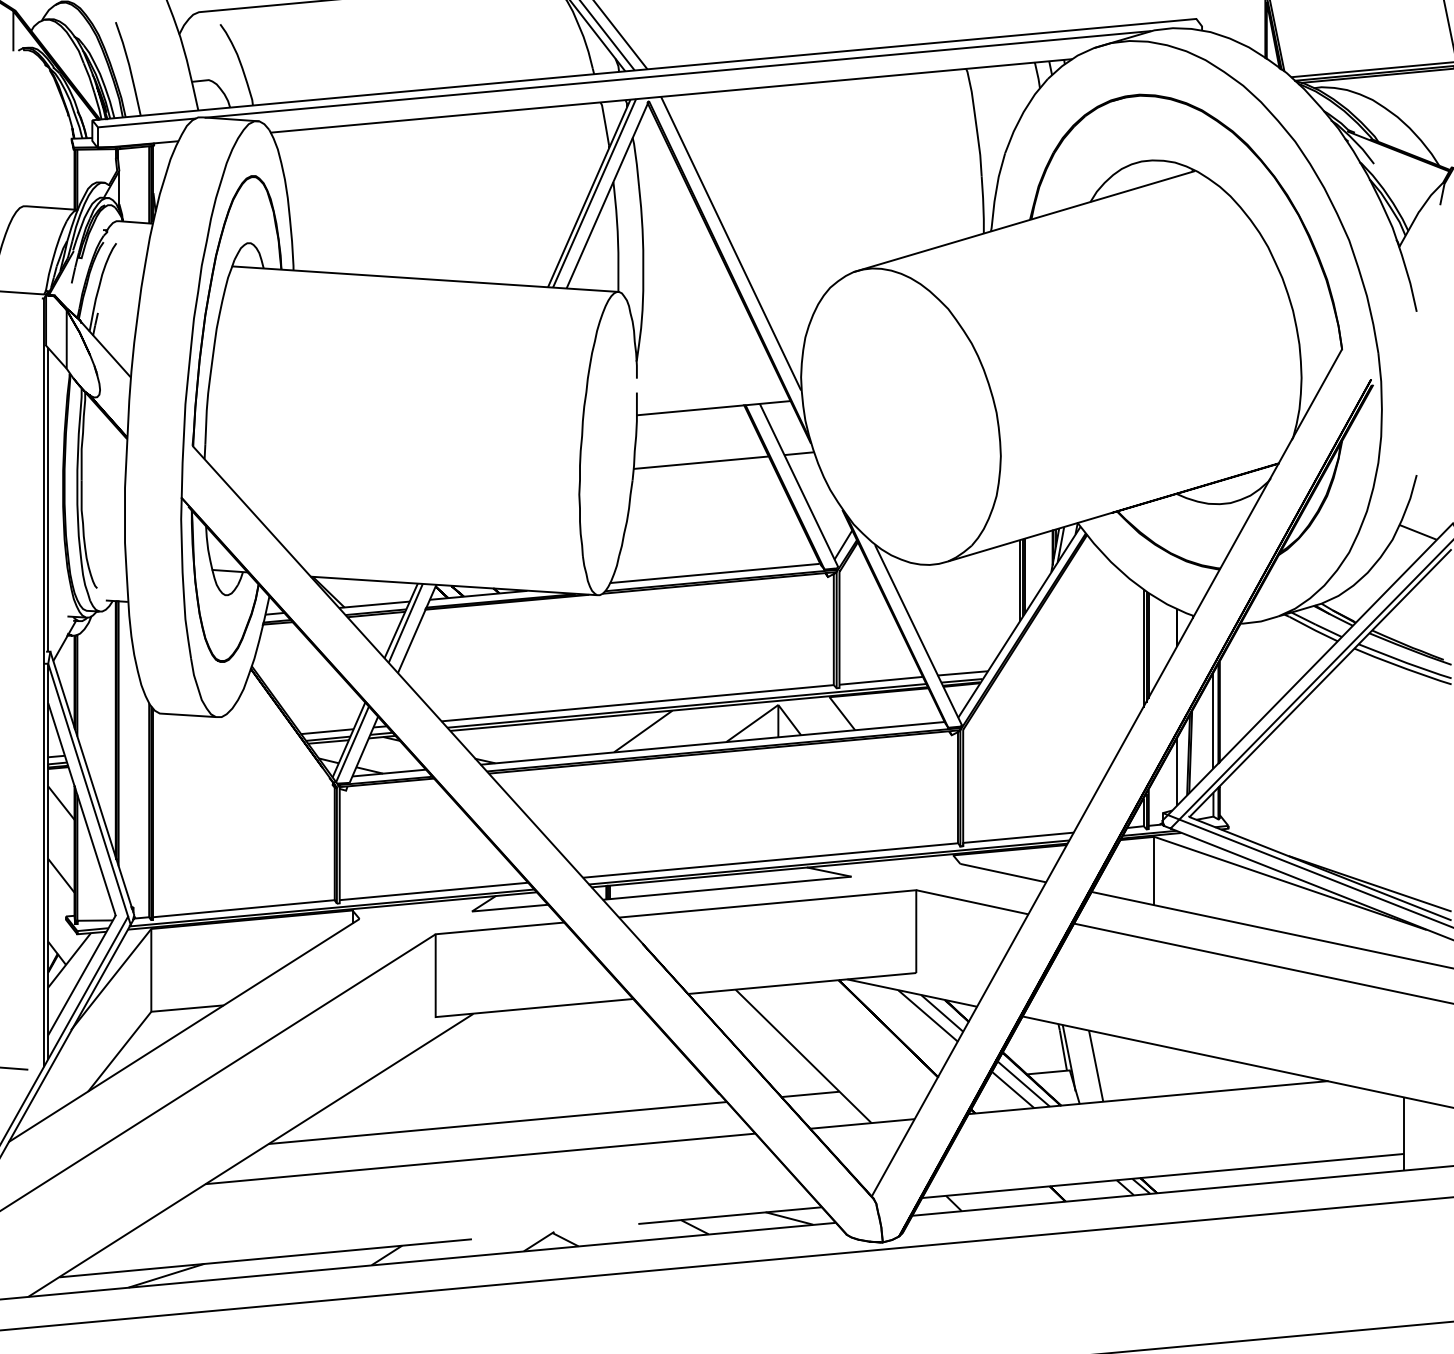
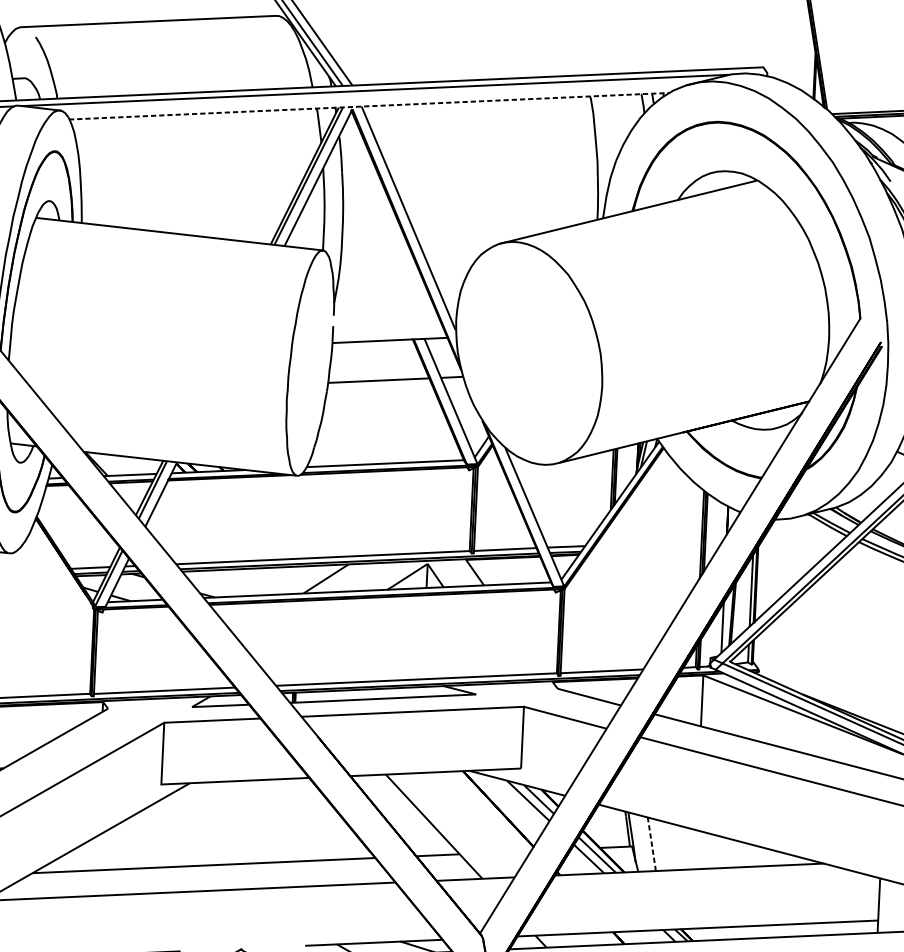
line: (671, 95) -> (369, 105), solid -> dashed
line: (1096, 1066) -> (652, 844), solid -> dashed

